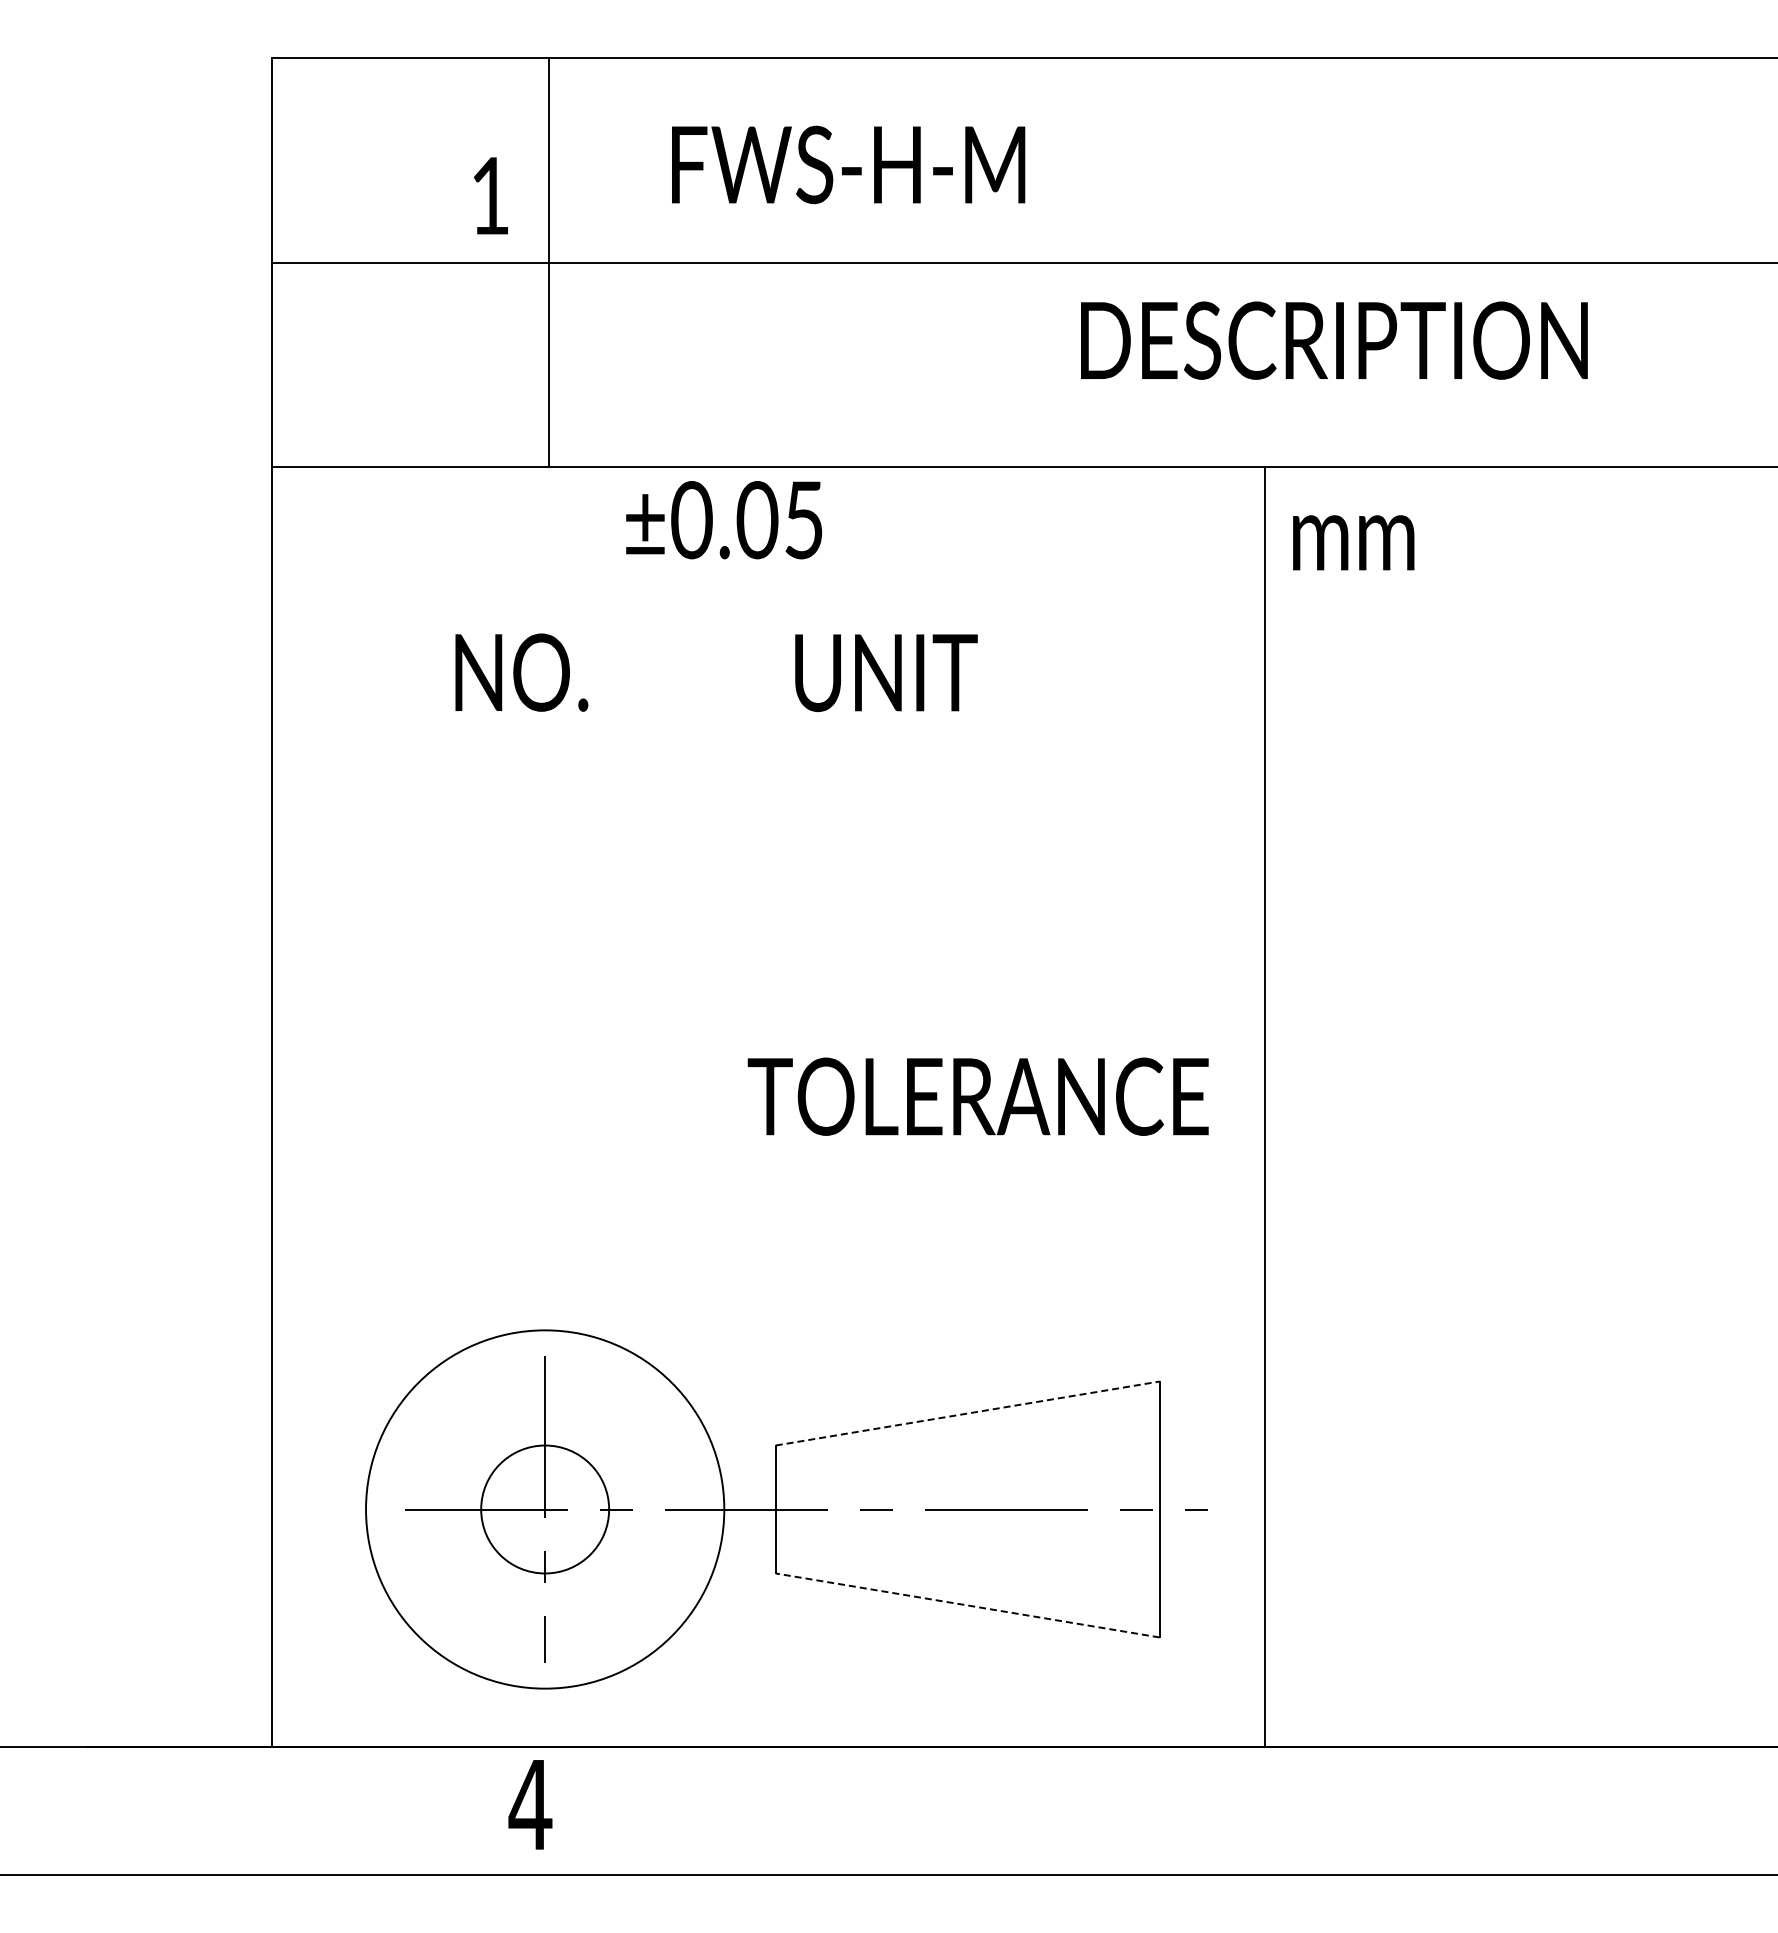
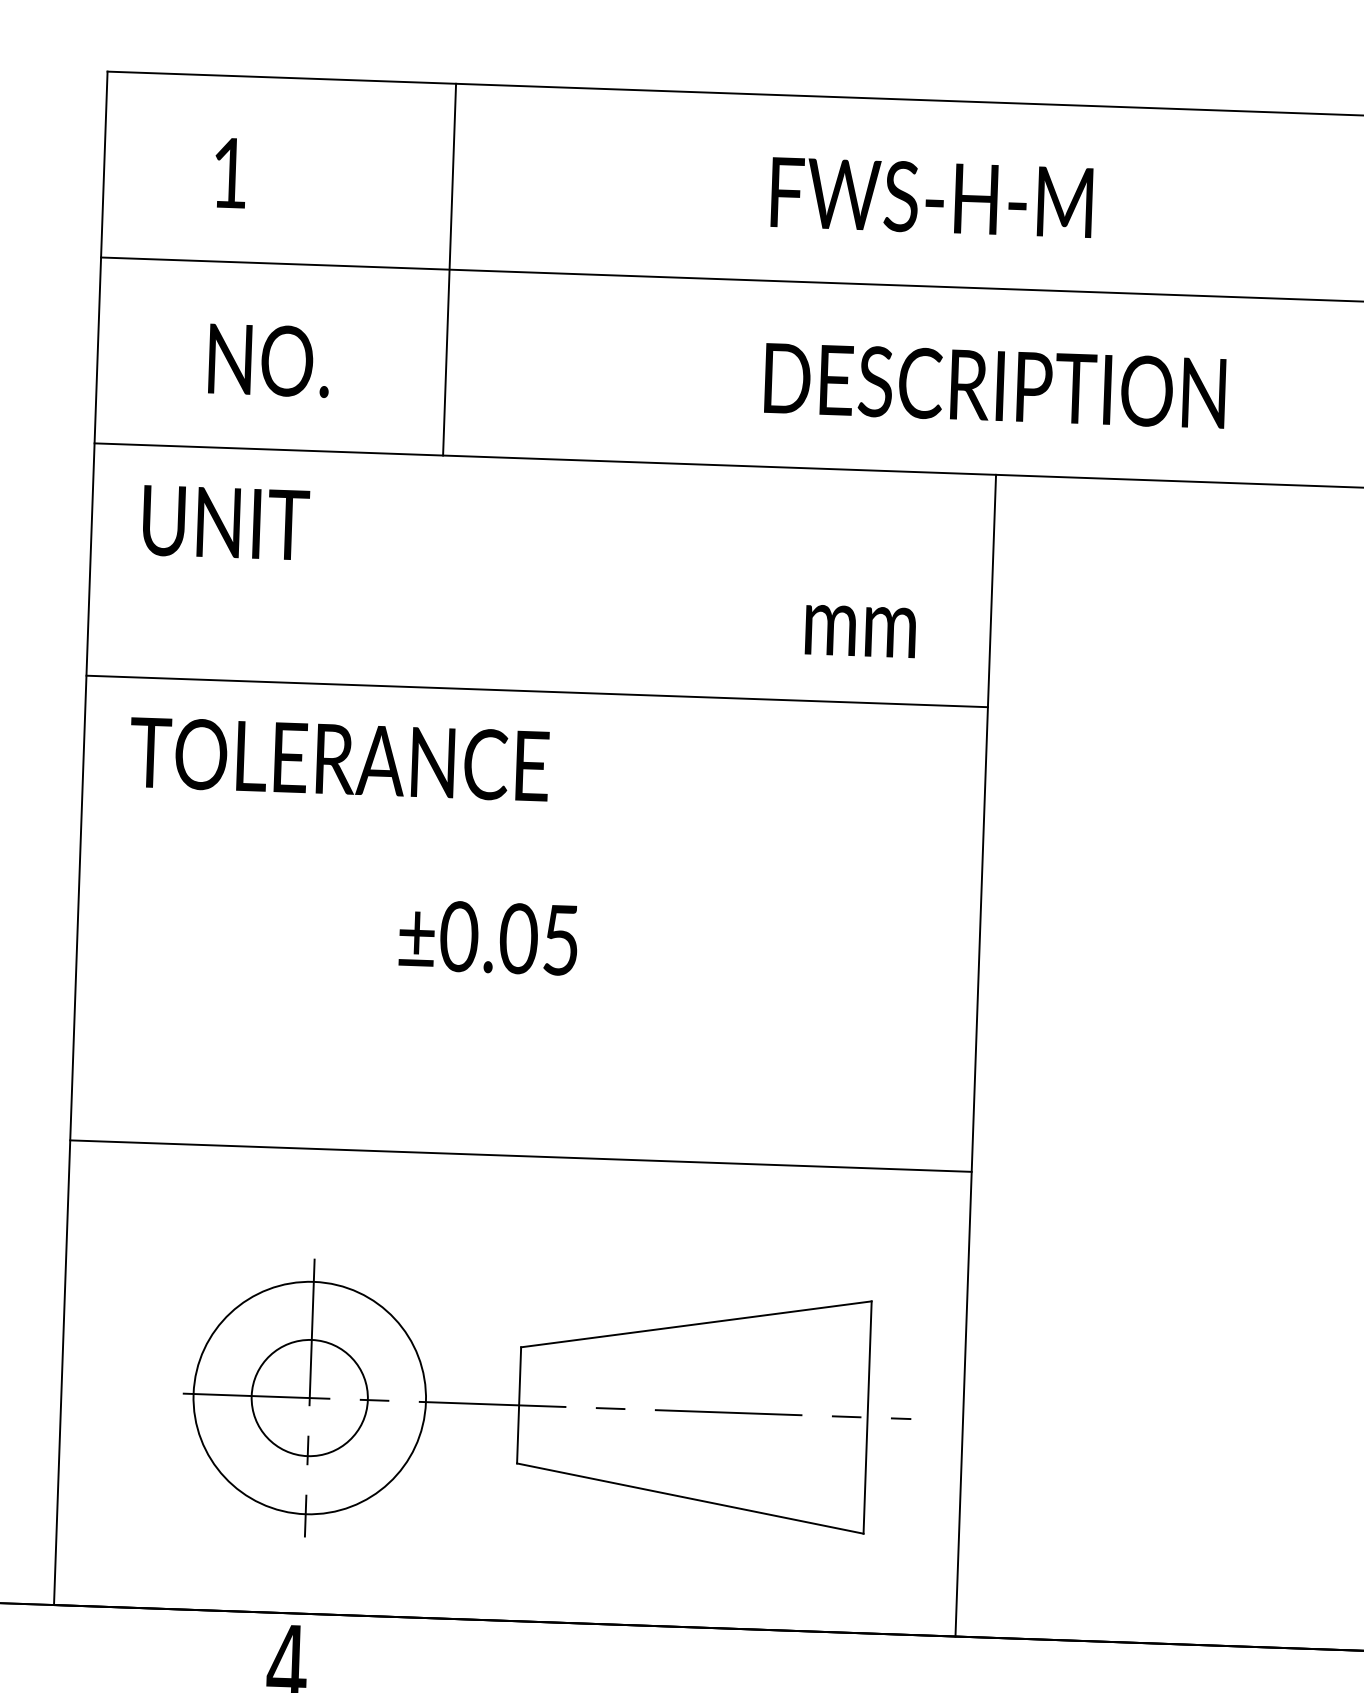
text: (848, 164) -> (931, 197), moved
text: (490, 195) -> (230, 172), moved
line: (548, 262) -> (449, 269), moved
text: (1334, 340) -> (995, 385), moved
text: (724, 520) -> (488, 938), moved
text: (1353, 542) -> (860, 631), moved
text: (521, 672) -> (269, 360), moved
text: (886, 673) -> (226, 523), moved
line: (767, 723) -> (536, 691), added
text: (977, 1096) -> (338, 759), moved
line: (767, 1235) -> (520, 1156), added
line: (967, 1413) -> (696, 1324), dashed -> solid
circle: (545, 1509) -> (310, 1398), size x0.71
line: (967, 1605) -> (690, 1498), dashed -> solid

